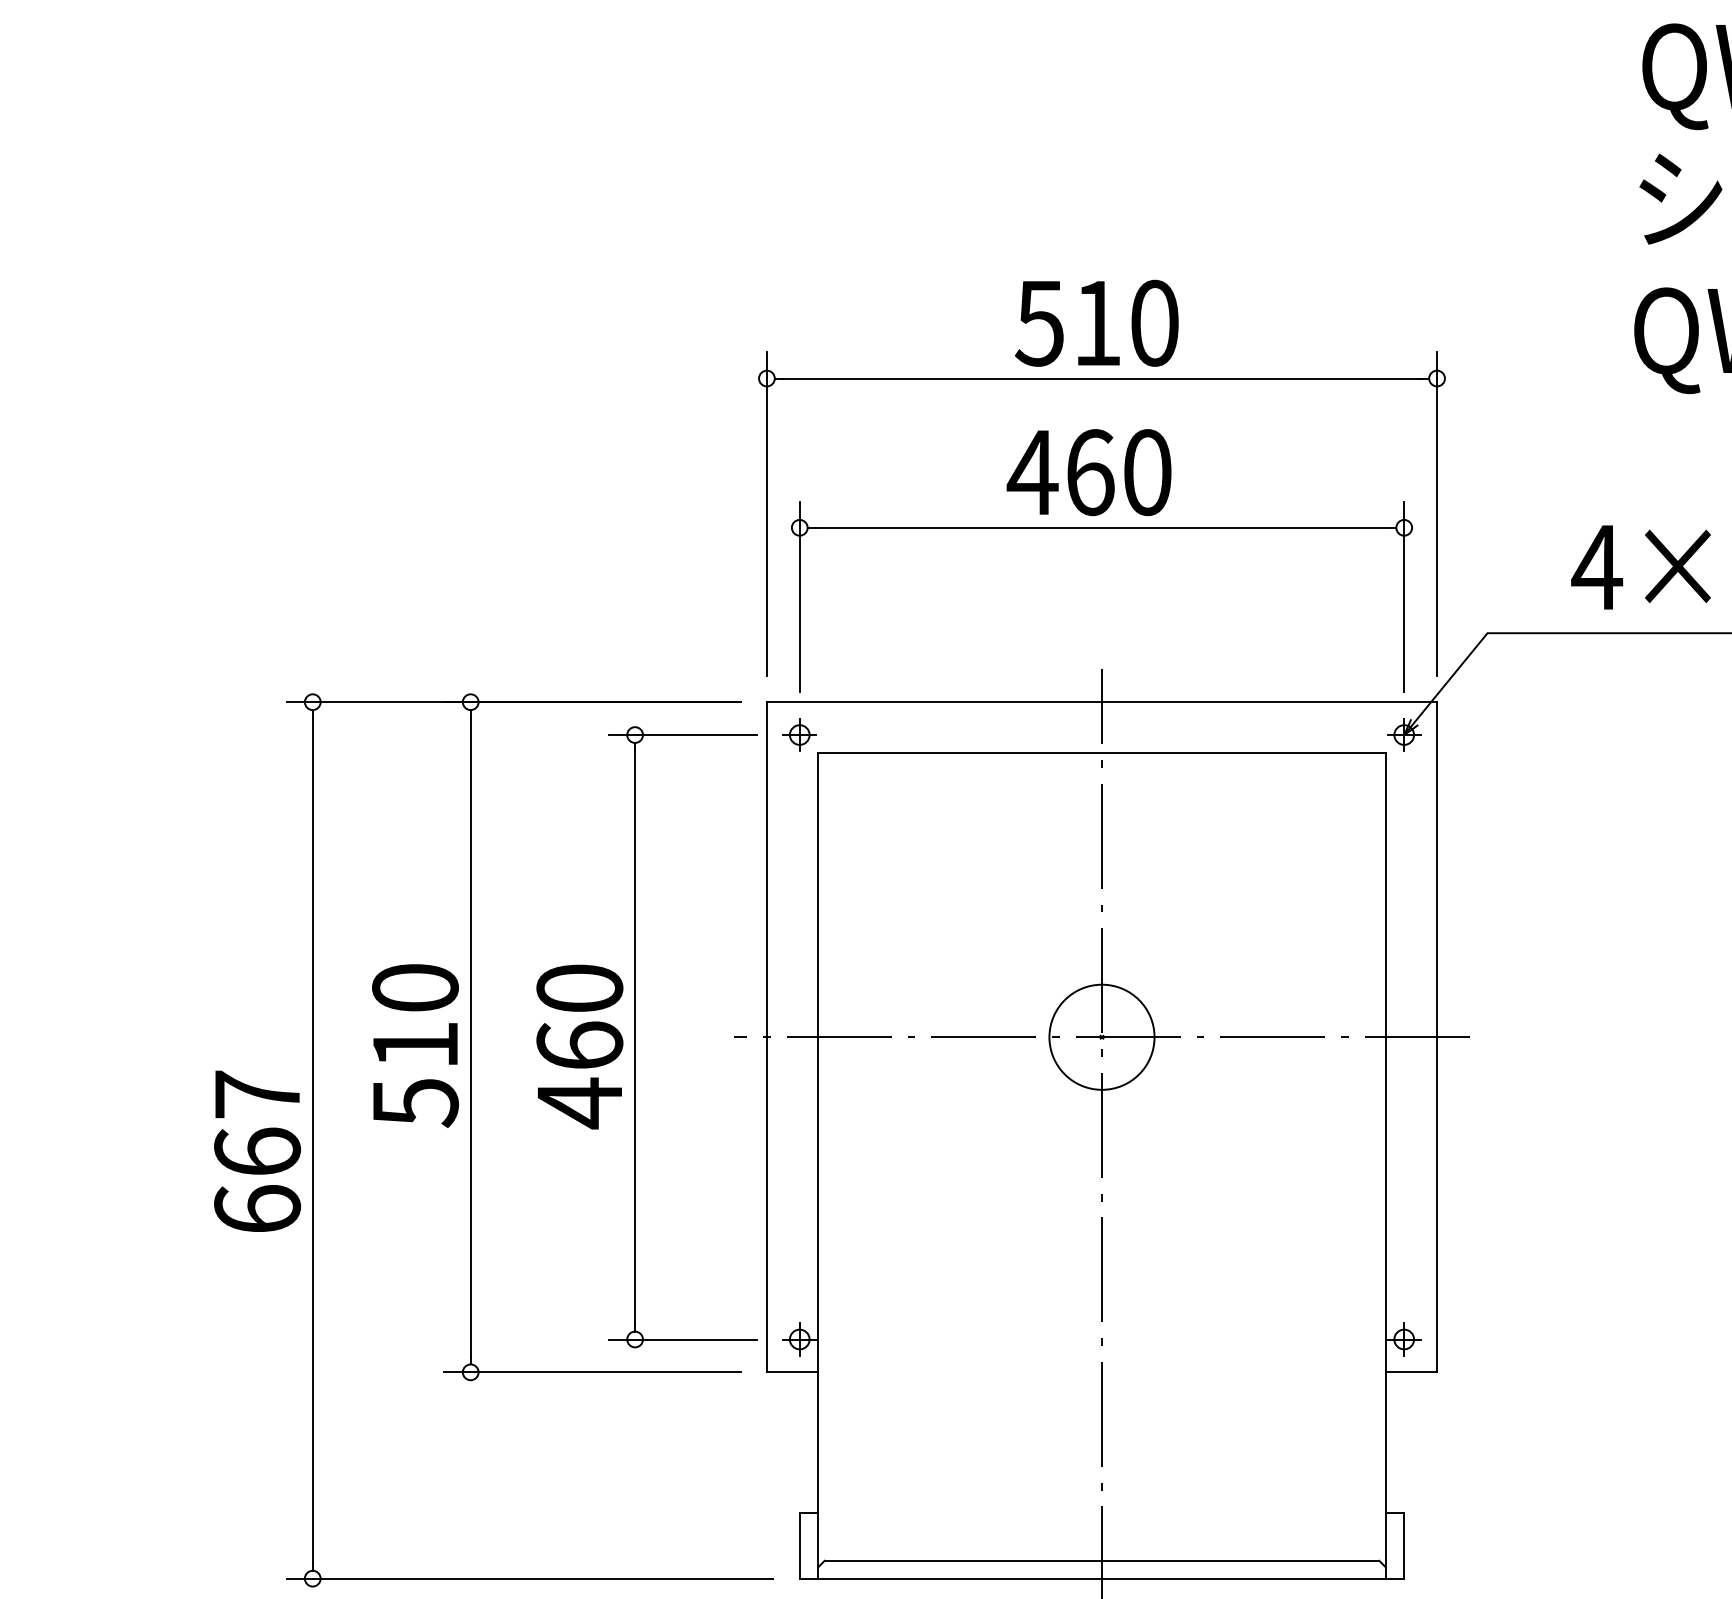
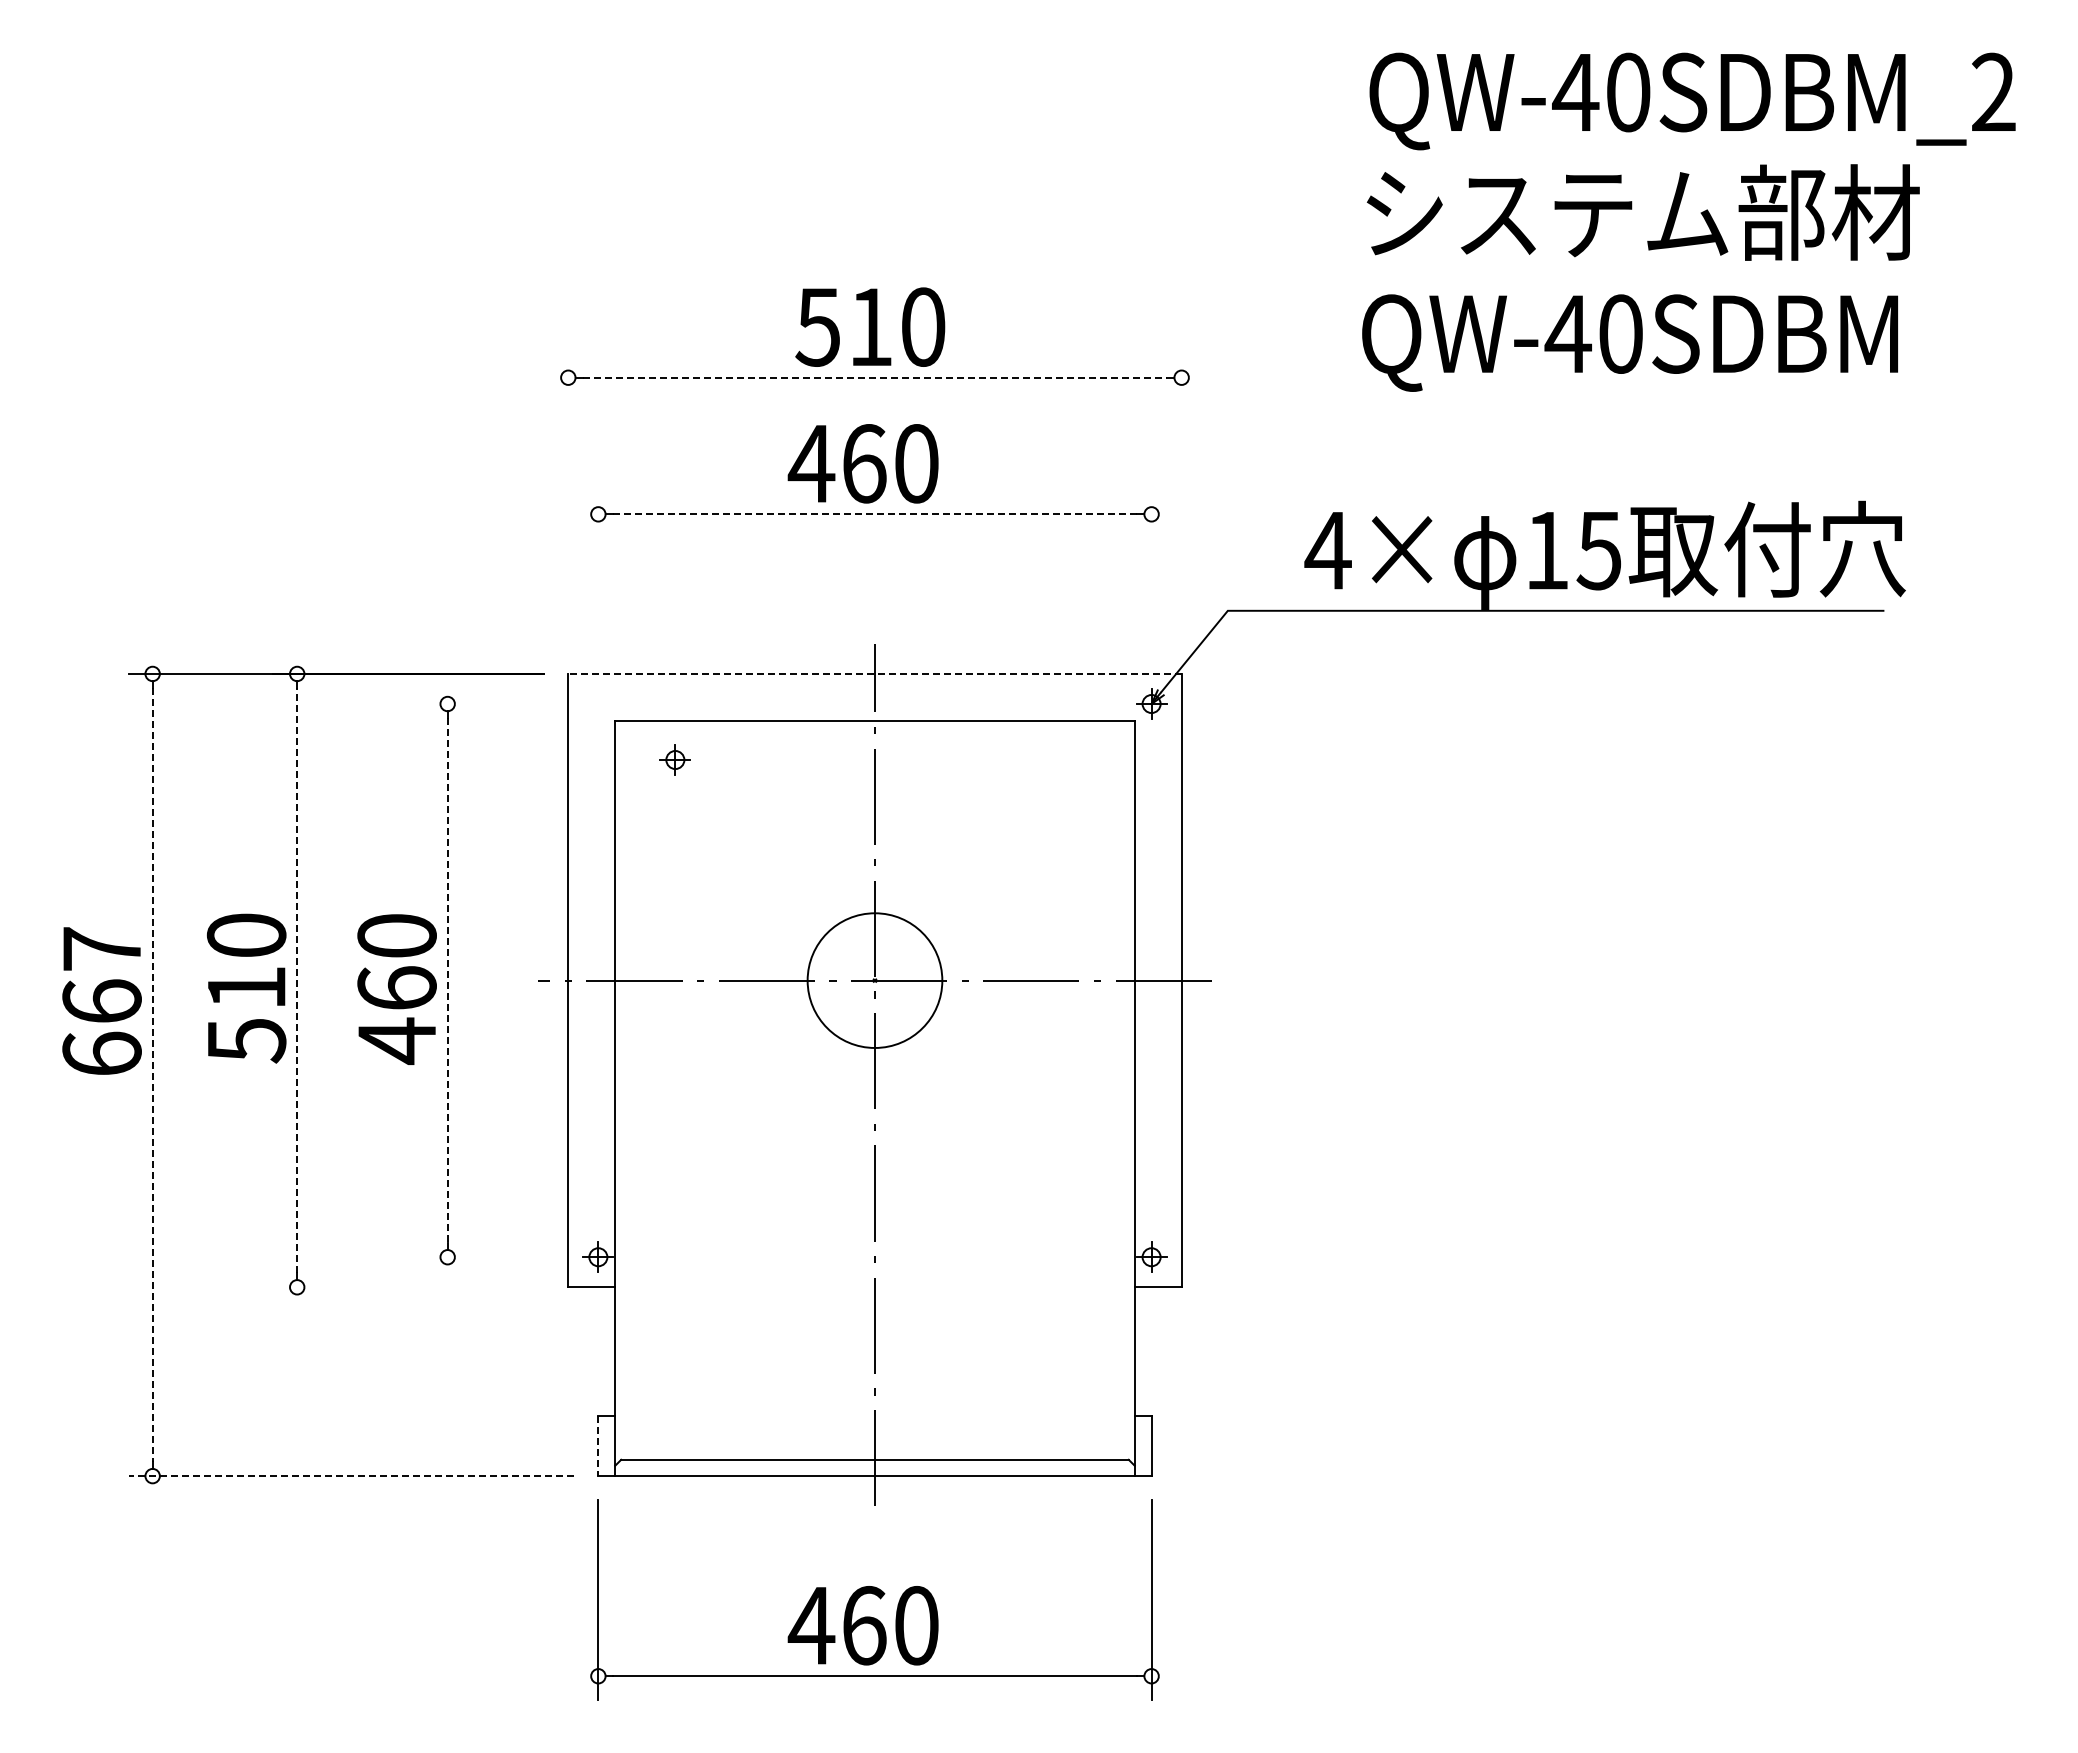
line: (1102, 378) -> (875, 377), solid -> dashed
line: (767, 513) -> (568, 501), removed
line: (1436, 513) -> (1181, 501), removed
line: (1102, 527) -> (875, 514), solid -> dashed
line: (799, 596) -> (598, 577), removed
line: (1404, 596) -> (1151, 577), removed
line: (1101, 701) -> (874, 673), solid -> dashed
part: (798, 734) -> (674, 759), moved
line: (682, 735) -> (491, 704), removed
line: (471, 1037) -> (297, 980), solid -> dashed
circle: (1101, 1037) -> (874, 980), size x1.4
line: (634, 1038) -> (447, 981), solid -> dashed
line: (312, 1140) -> (152, 1075), solid -> dashed
text: (256, 1150) -> (101, 1000), moved
line: (682, 1339) -> (491, 1257), removed
line: (592, 1372) -> (408, 1287), removed
line: (799, 1546) -> (598, 1446), solid -> dashed
line: (530, 1579) -> (351, 1476), solid -> dashed

